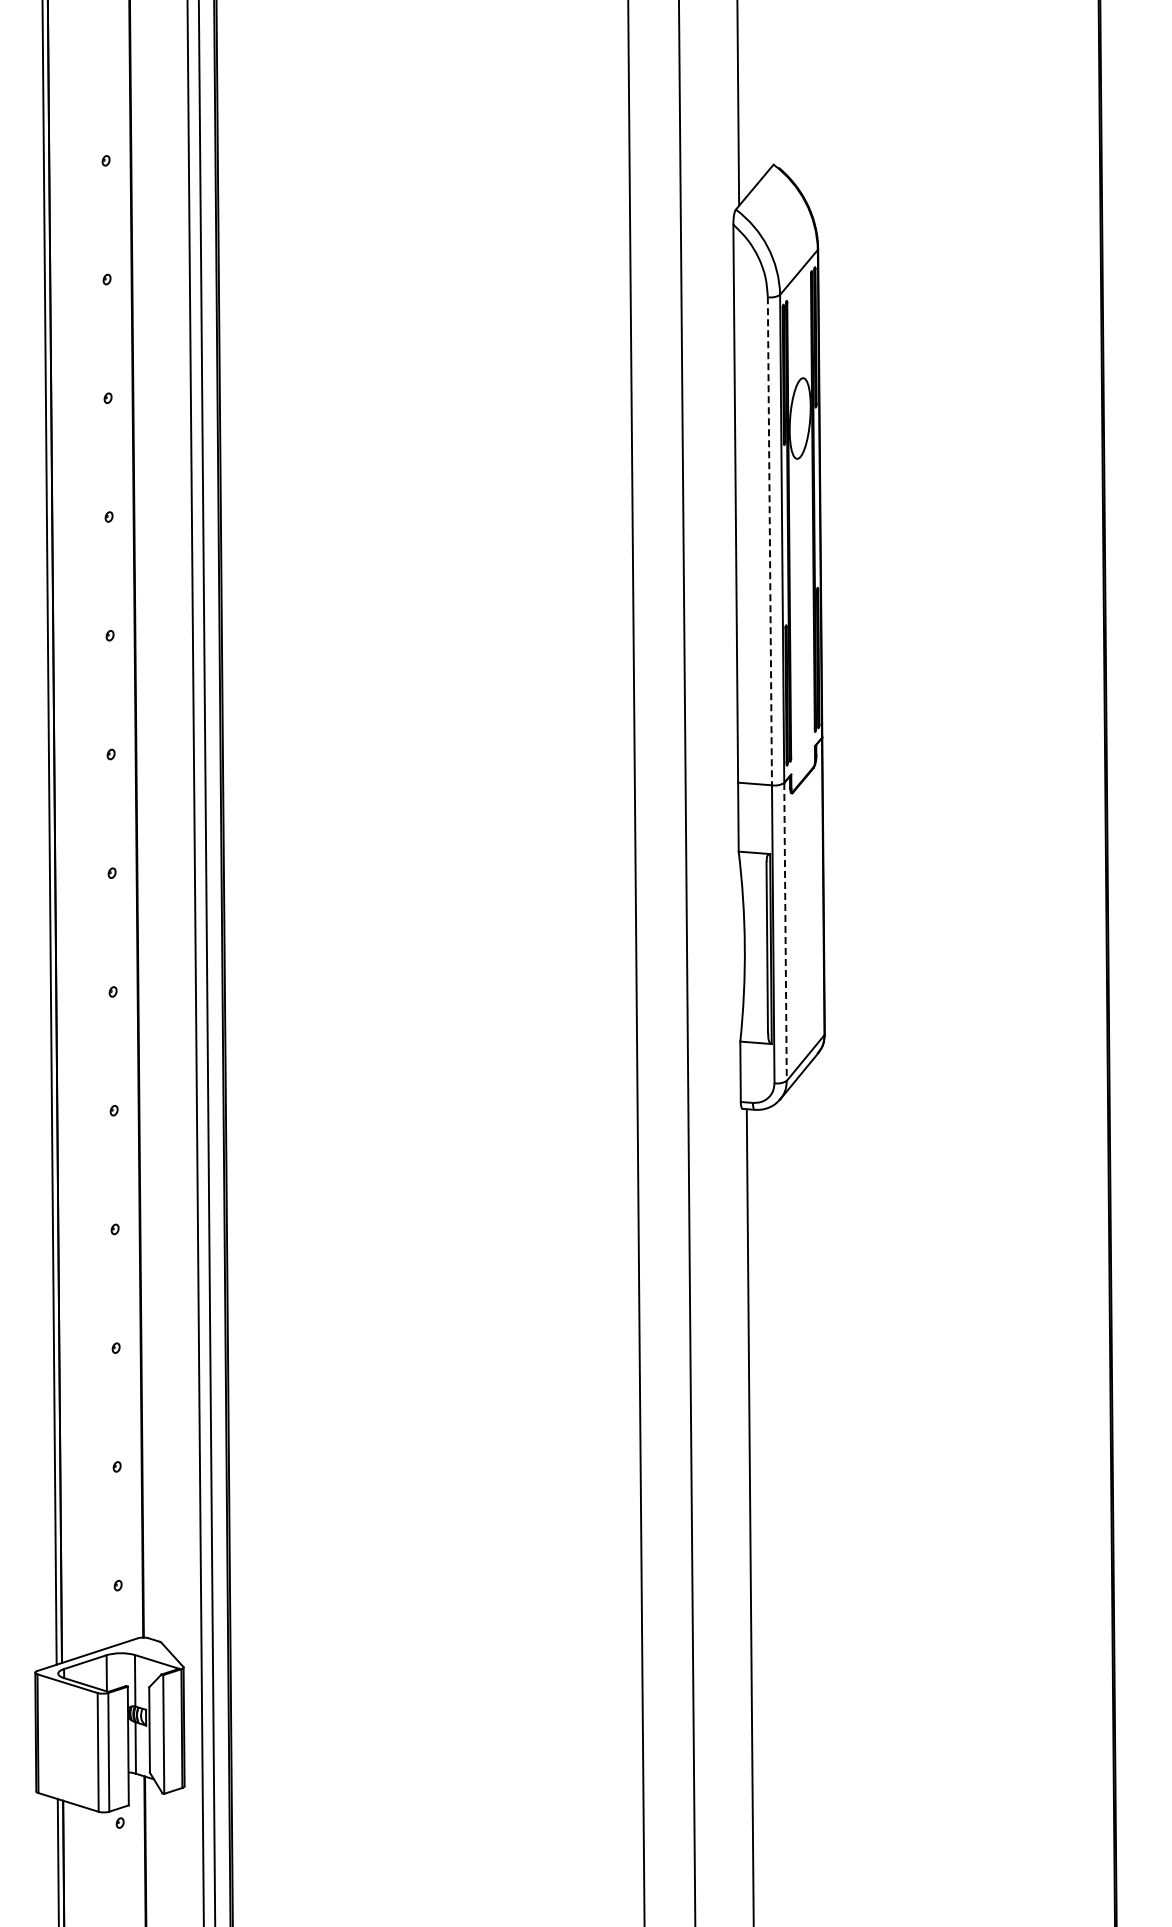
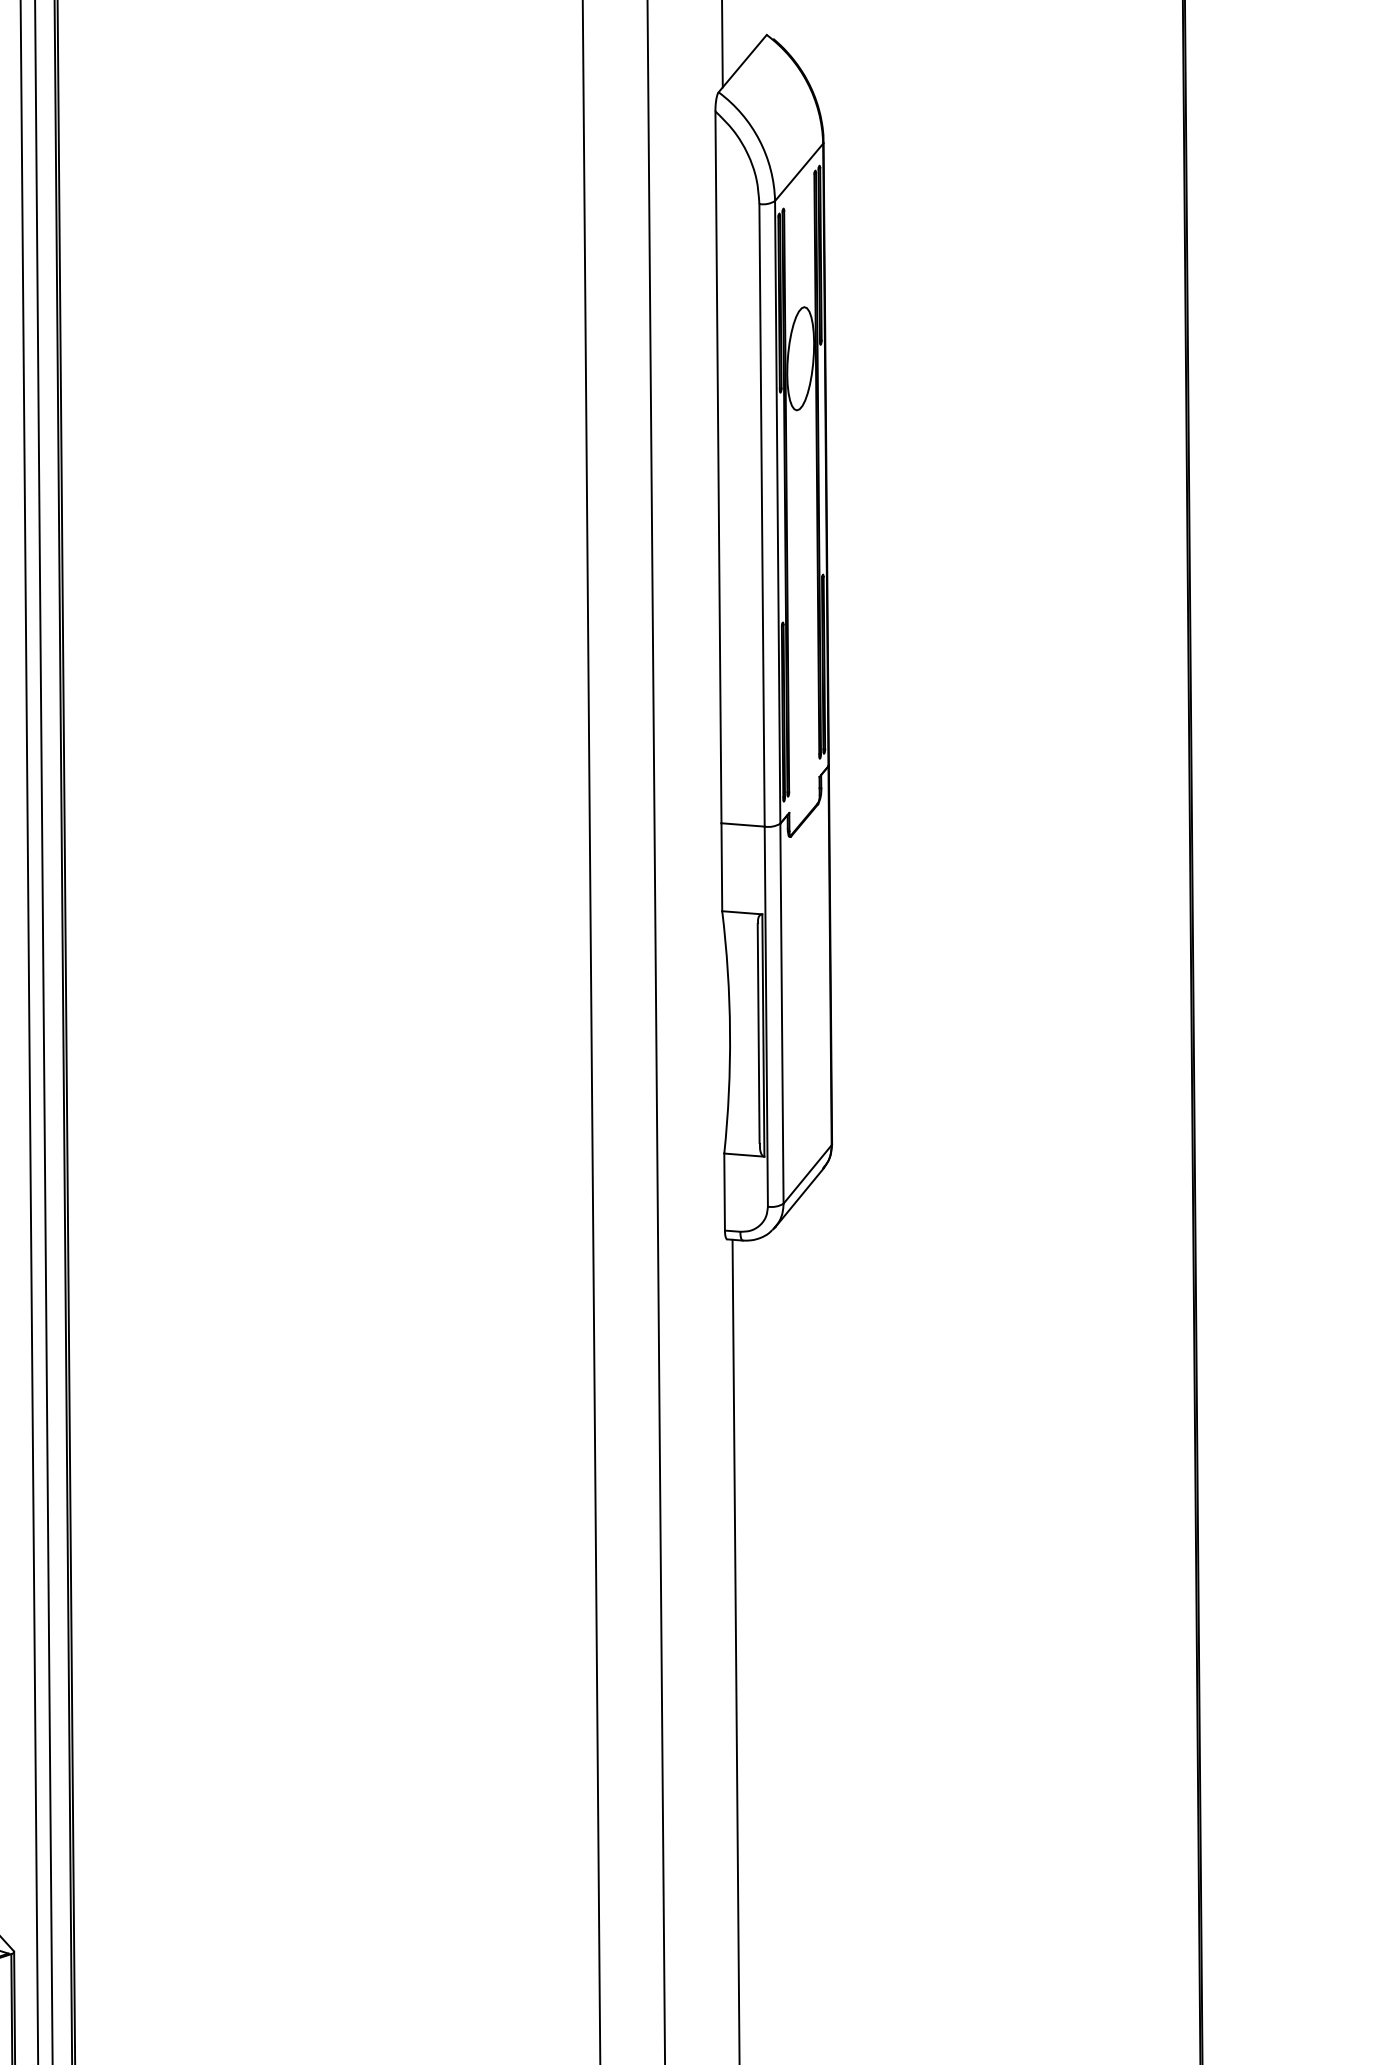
line: (769, 541) -> (761, 515), dashed -> solid
line: (785, 931) -> (781, 1013), dashed -> solid

